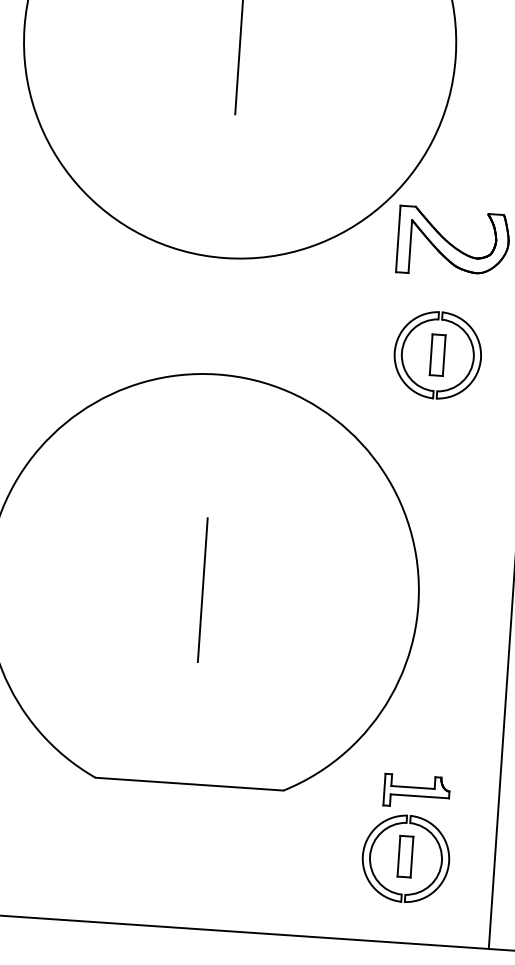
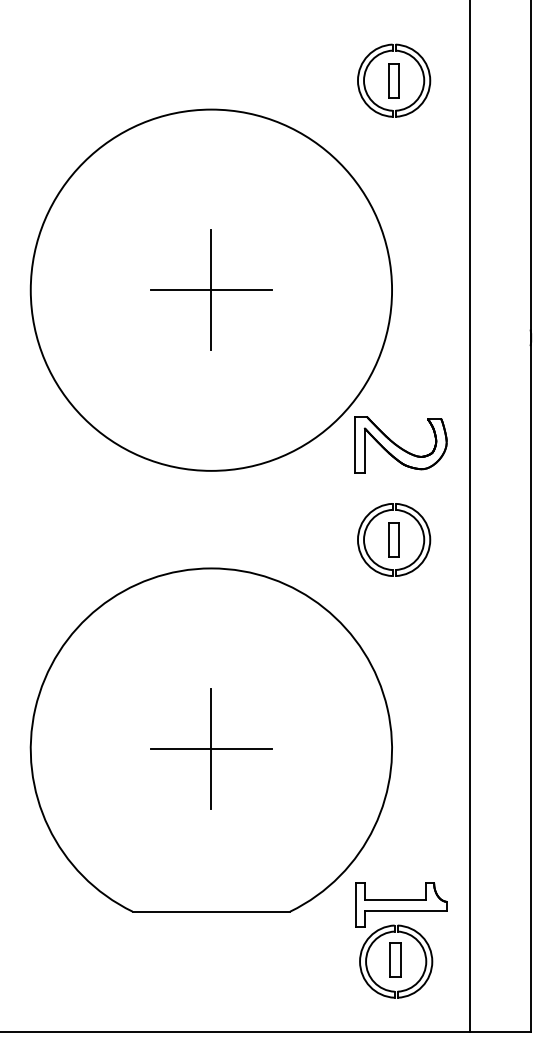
line: (240, 42) -> (211, 290), added
line: (202, 590) -> (211, 749), added
part: (417, 791) -> (401, 904), size x1.67

